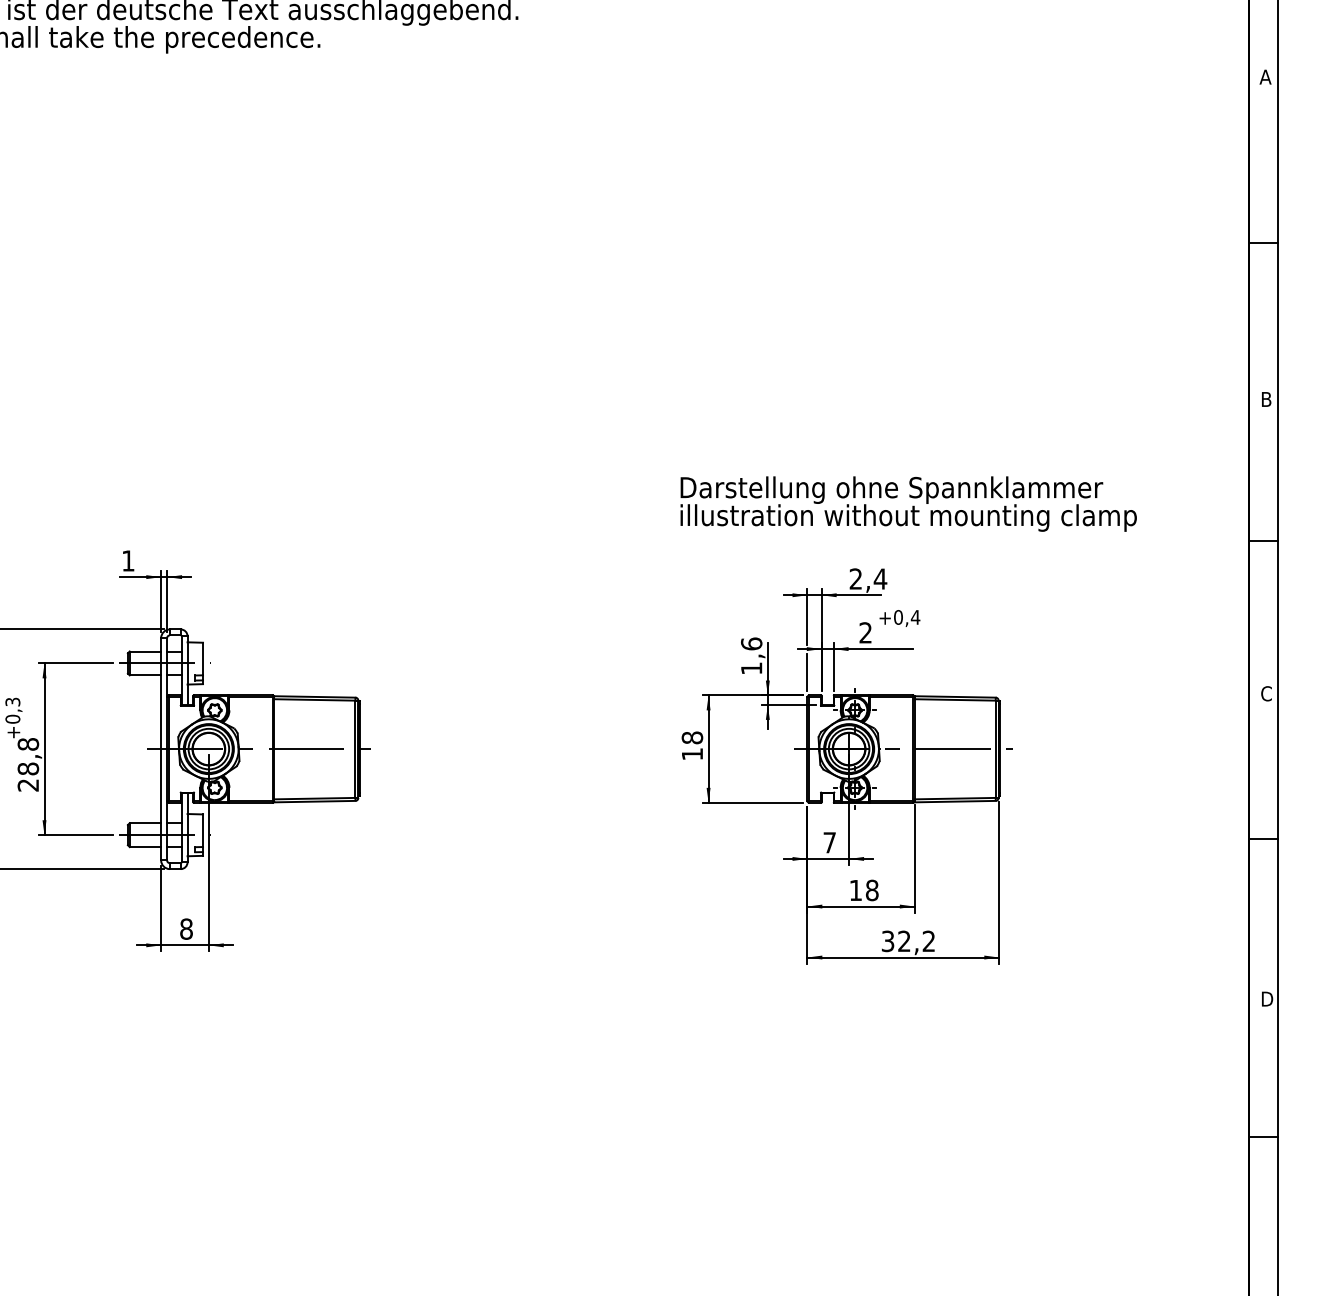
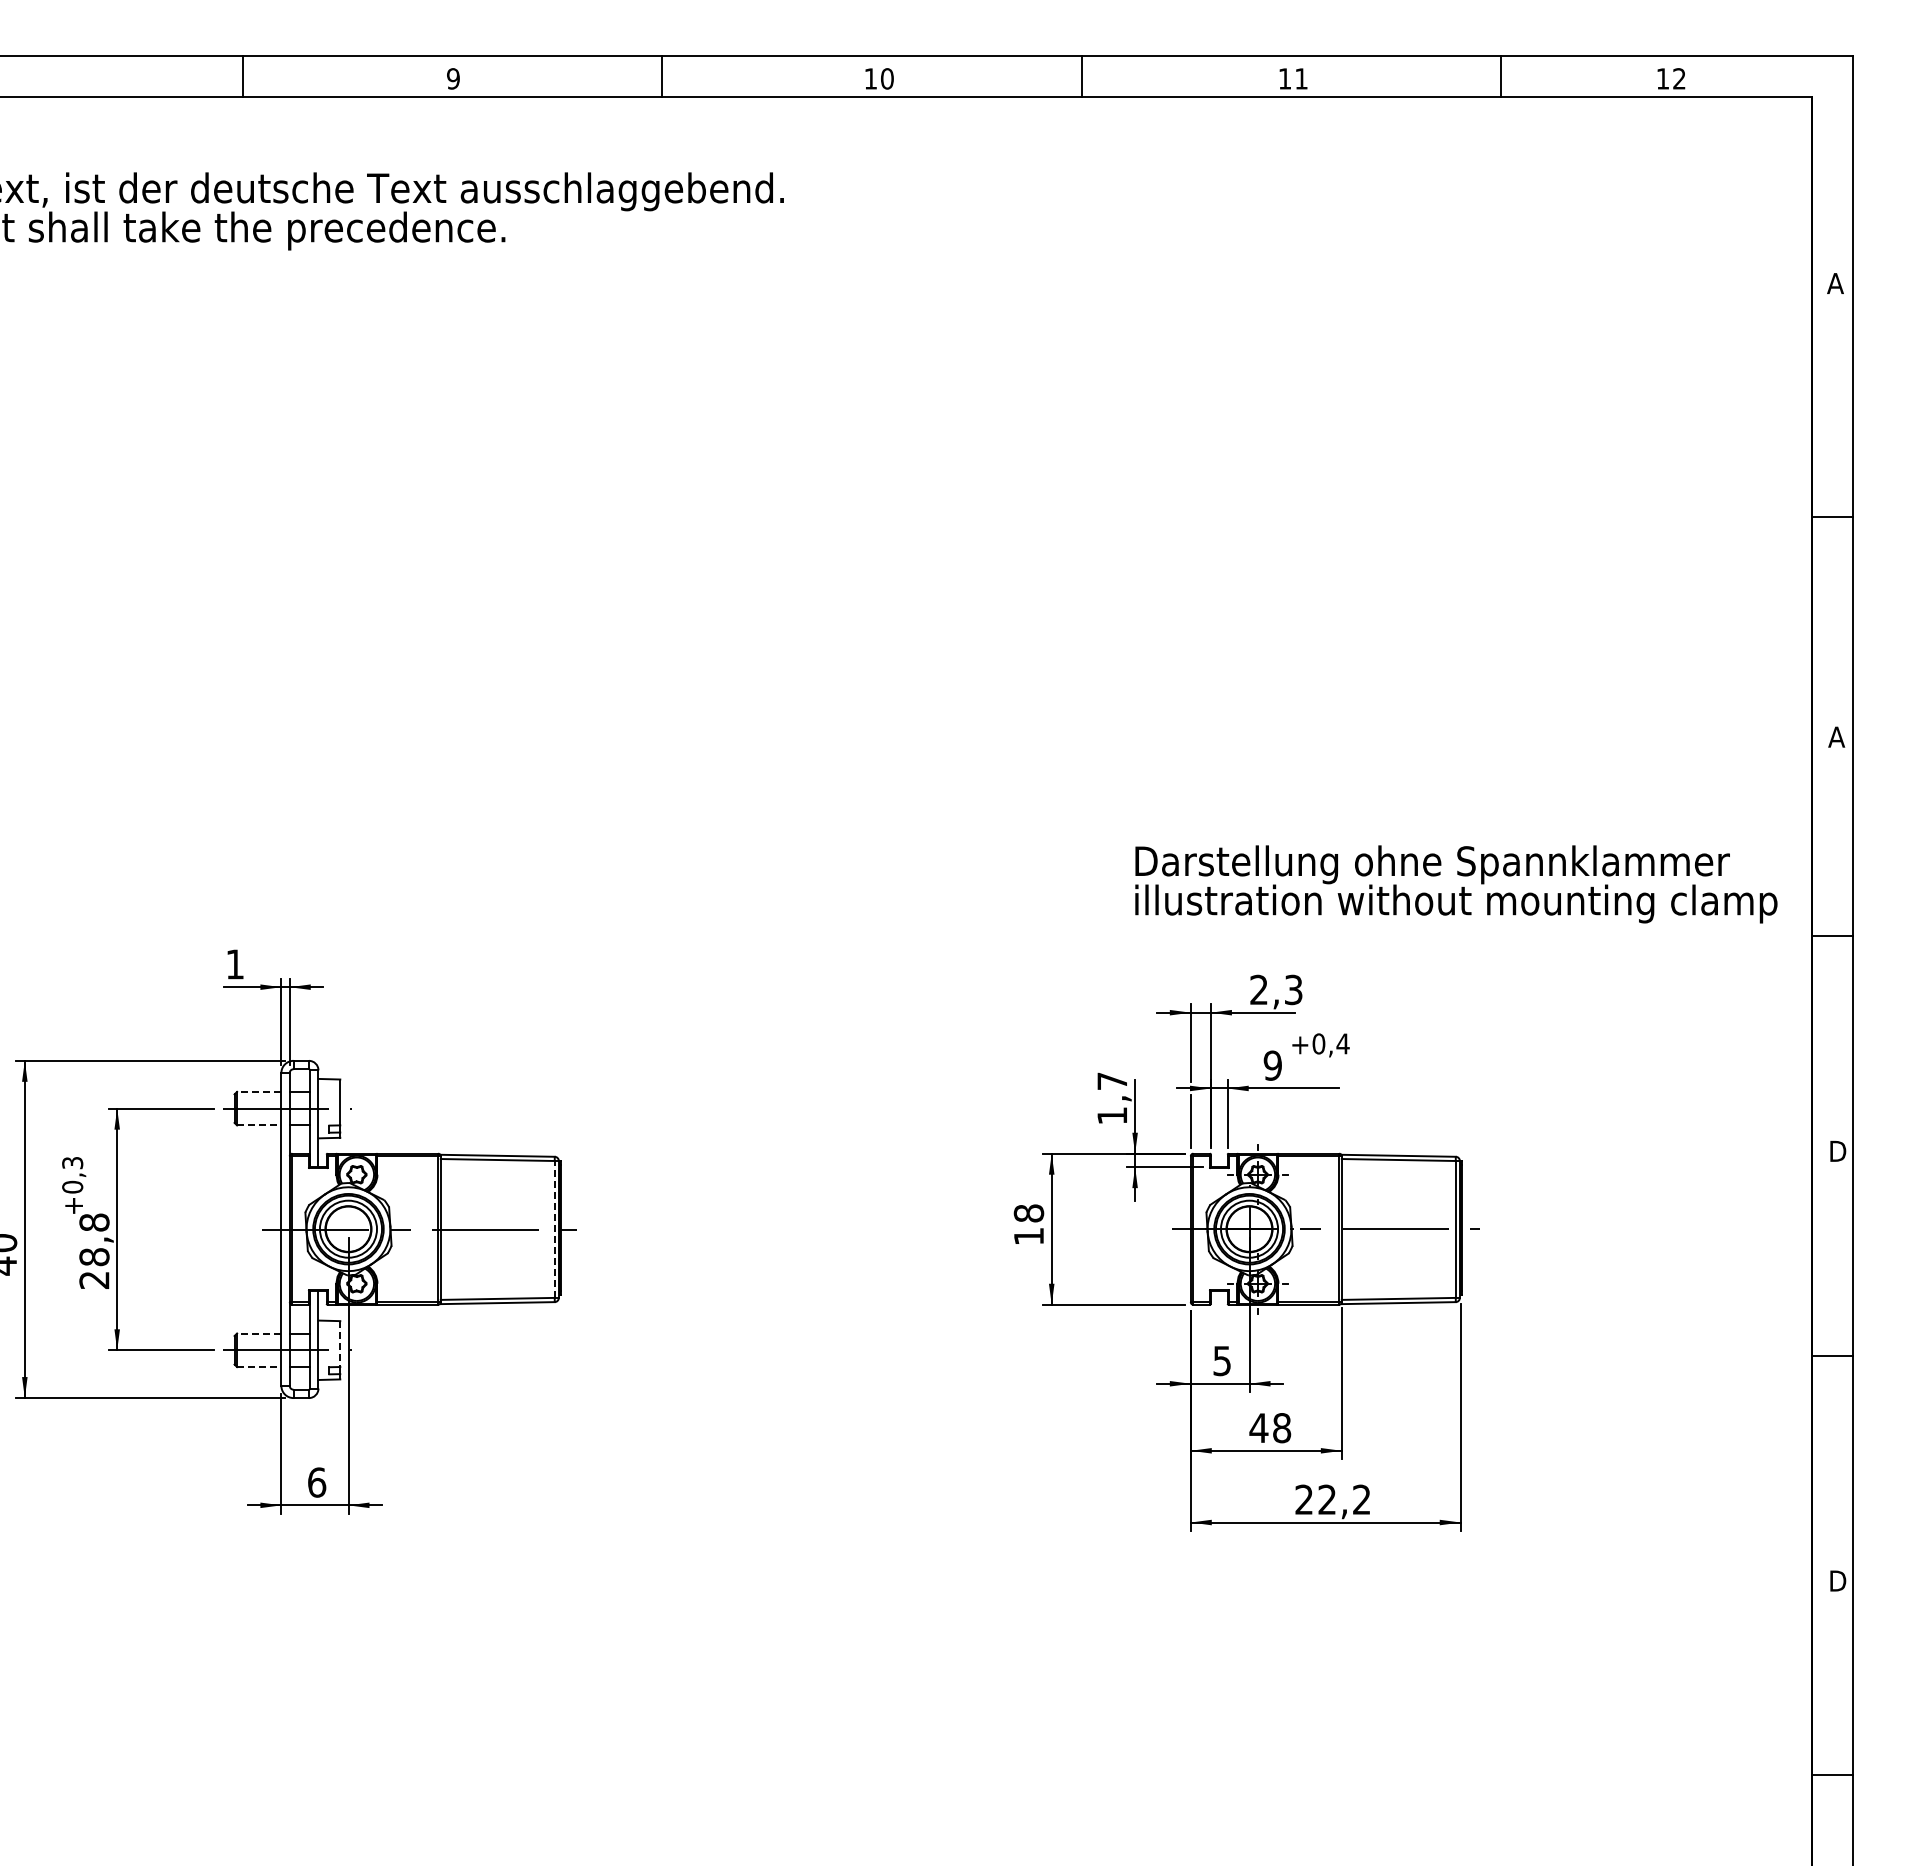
text: (1266, 398) -> (1836, 736), B -> A
text: (908, 504) -> (1456, 884), moved
text: (880, 578) -> (1293, 989), 2,4 -> 2,3
text: (865, 632) -> (1272, 1065), 2 -> 9
text: (751, 644) -> (1112, 1081), 1,6 -> 1,7
line: (144, 651) -> (258, 1091), solid -> dashed
line: (145, 675) -> (259, 1125), solid -> dashed
text: (1266, 693) -> (1837, 1151), C -> D
line: (355, 748) -> (554, 1228), solid -> dashed
line: (144, 823) -> (258, 1333), solid -> dashed
line: (203, 831) -> (340, 1344), solid -> dashed
text: (829, 843) -> (1221, 1361), 7 -> 5
line: (145, 847) -> (259, 1367), solid -> dashed
text: (855, 890) -> (1258, 1427), 18 -> 48
text: (186, 929) -> (317, 1482), 8 -> 6
text: (887, 941) -> (1303, 1499), 32,2 -> 22,2

